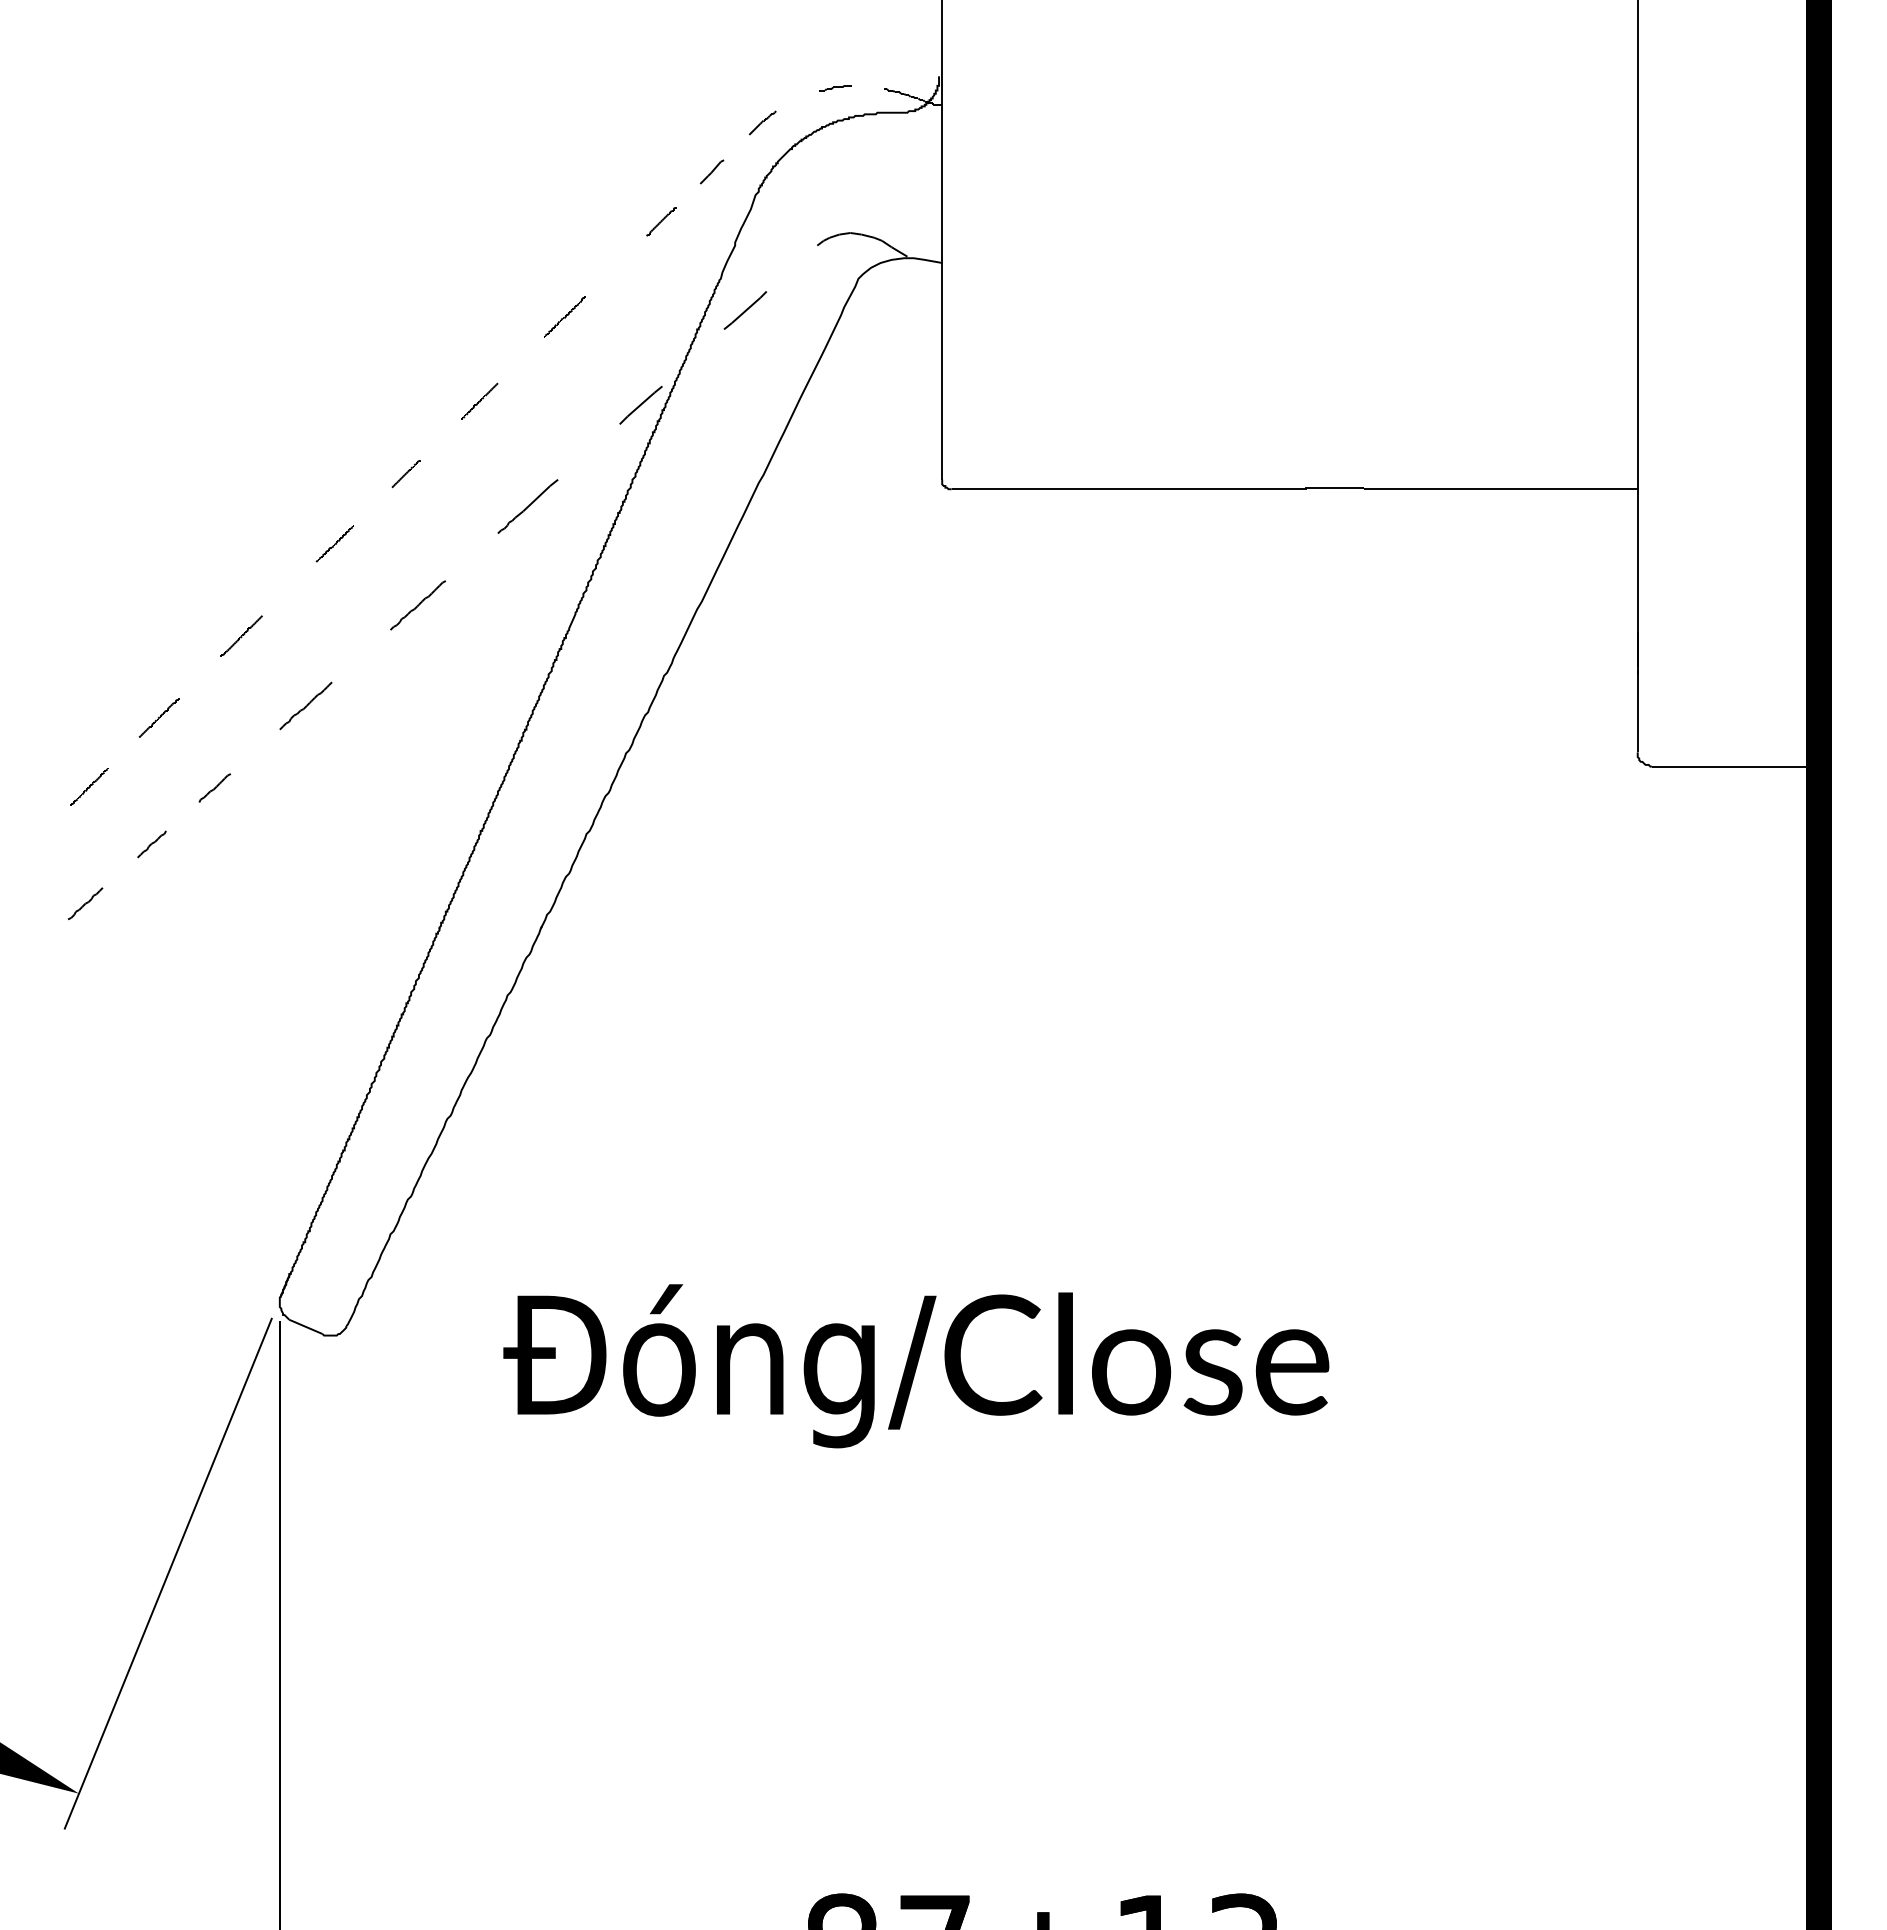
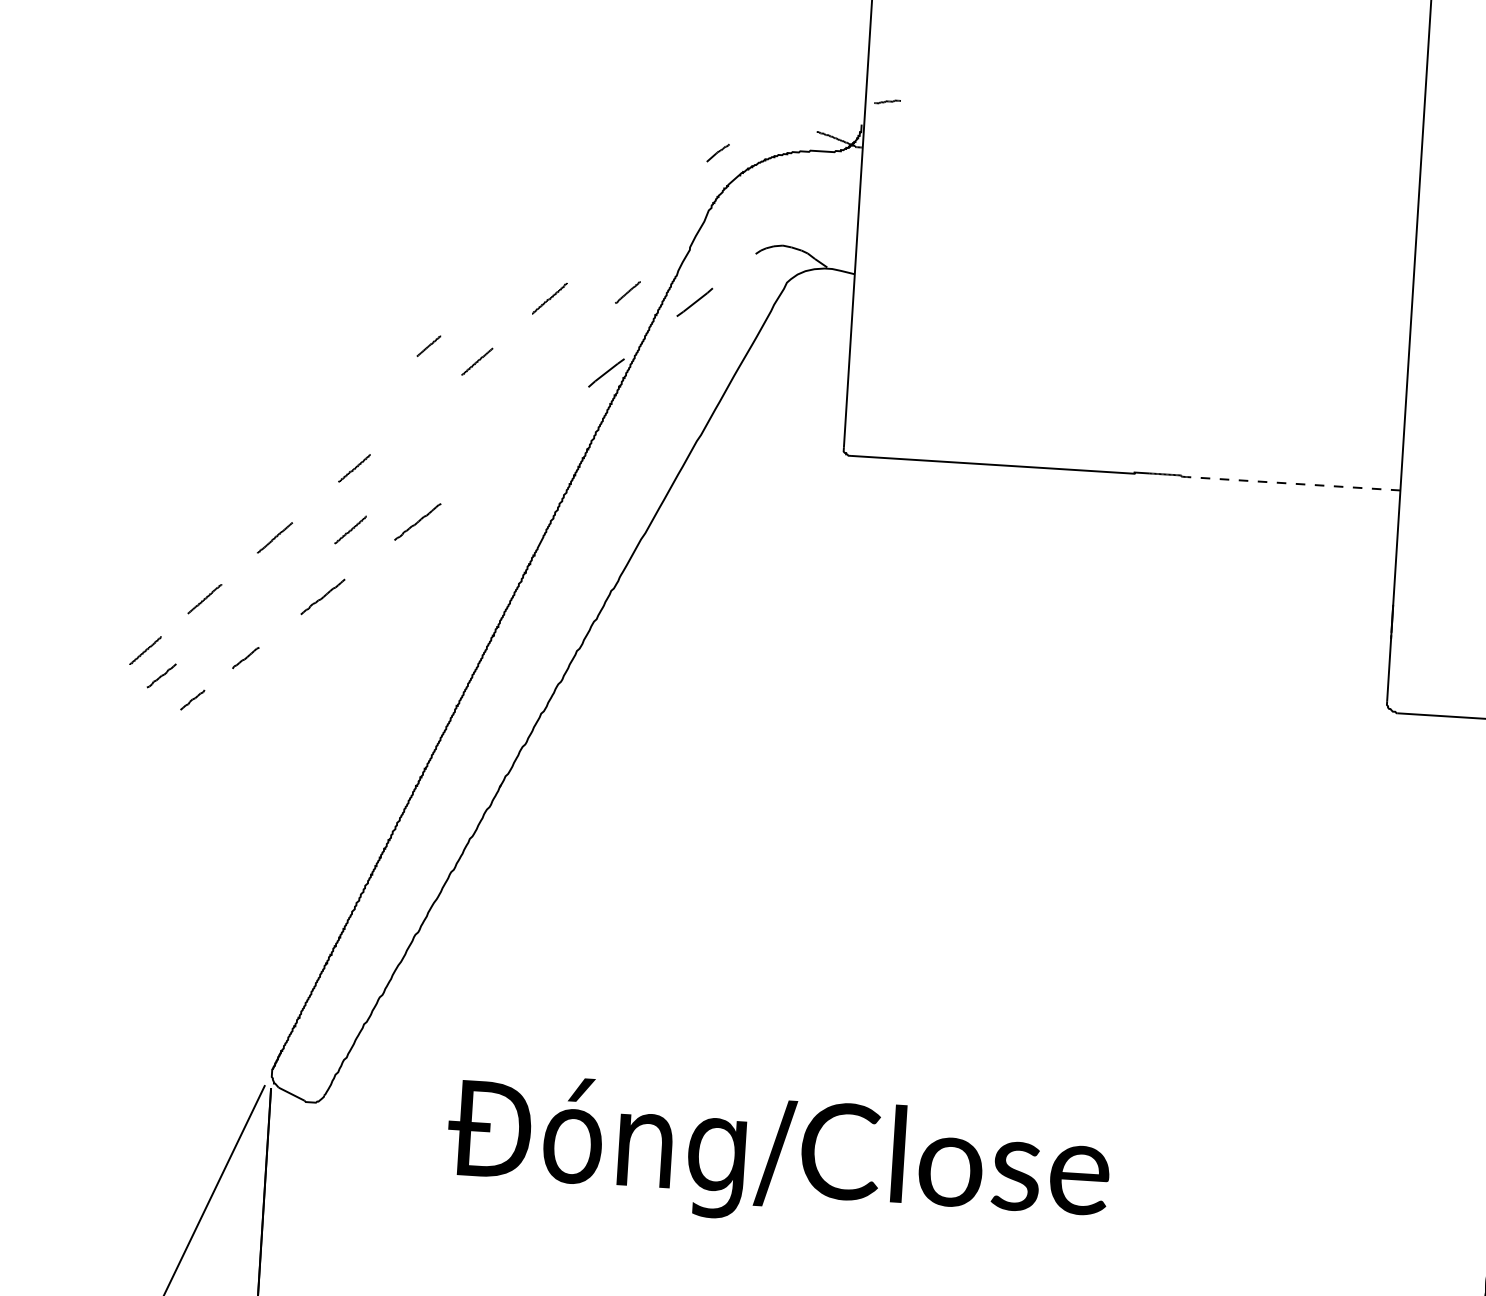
part: (835, 88) -> (887, 102), moved
line: (711, 171) -> (674, 189), removed
line: (661, 221) -> (627, 292), moved
line: (405, 474) -> (428, 346), moved
line: (1504, 489) -> (1293, 483), solid -> dashed
part: (527, 506) -> (510, 448), removed
line: (334, 620) -> (350, 529), added
part: (85, 903) -> (161, 675), moved

